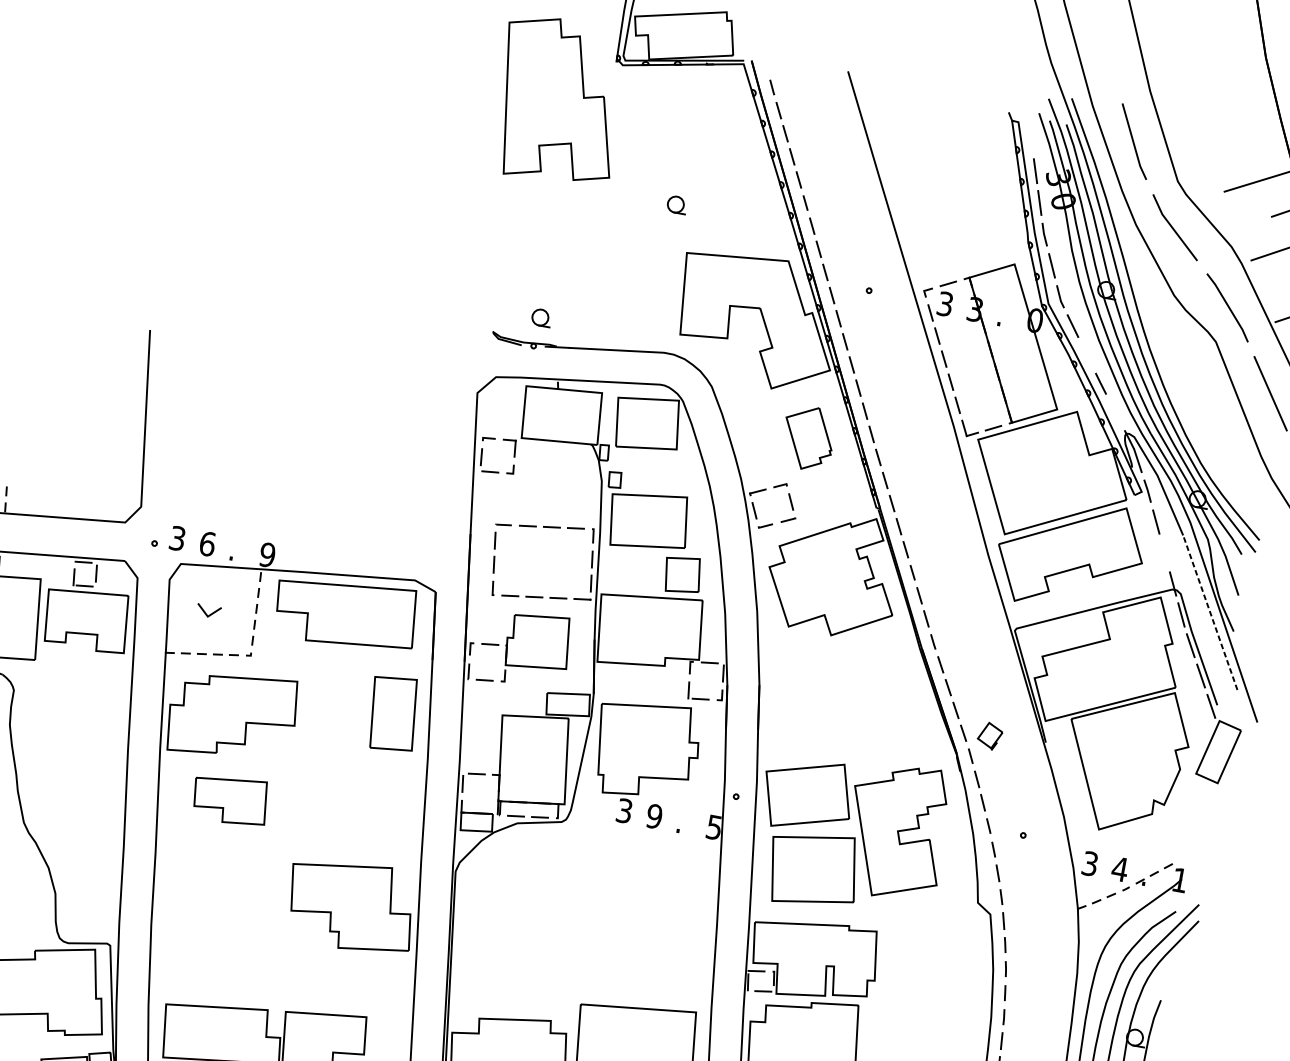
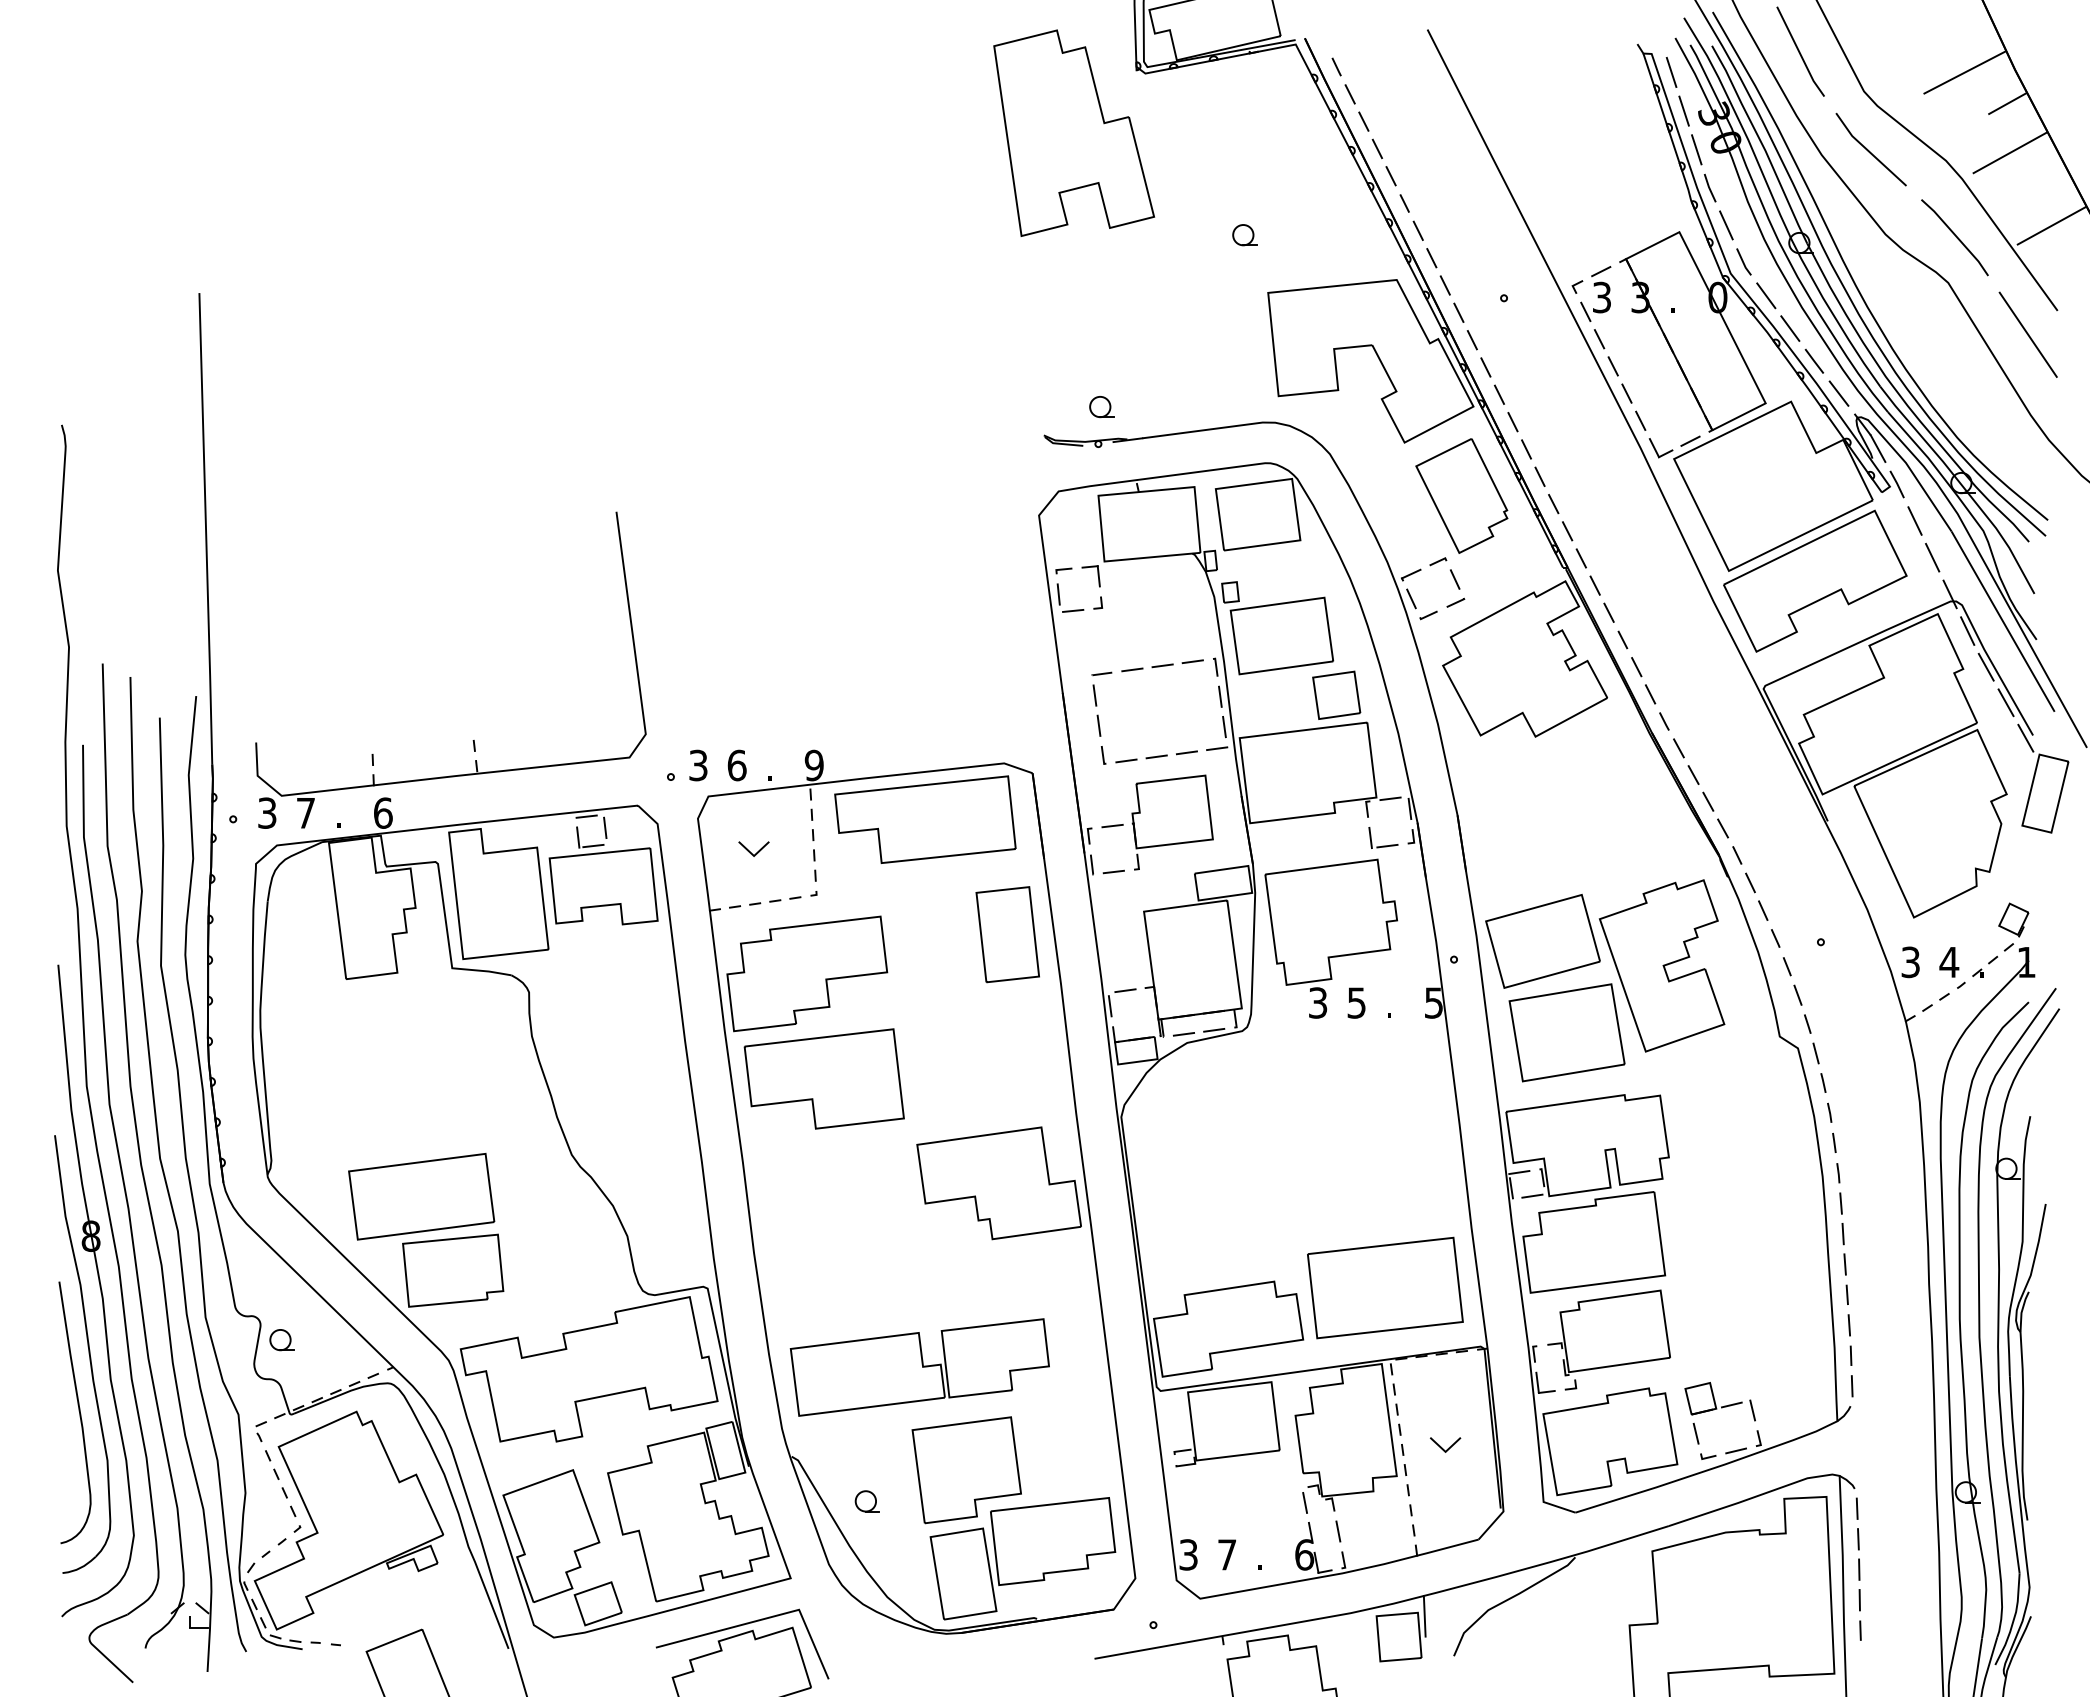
line: (1031, 138) -> (1671, 71), added
line: (1087, 354) -> (1790, 328), added
line: (1115, 412) -> (1838, 393), added
part: (808, 437) -> (1461, 495), size x1.43
line: (1164, 552) -> (1932, 557), added
line: (1210, 612) -> (2003, 621), dashed -> solid
part: (989, 735) -> (2013, 919), moved
part: (230, 799) -> (823, 1078), size x1.67
text: (654, 816) -> (1356, 1002), 9 -> 5

